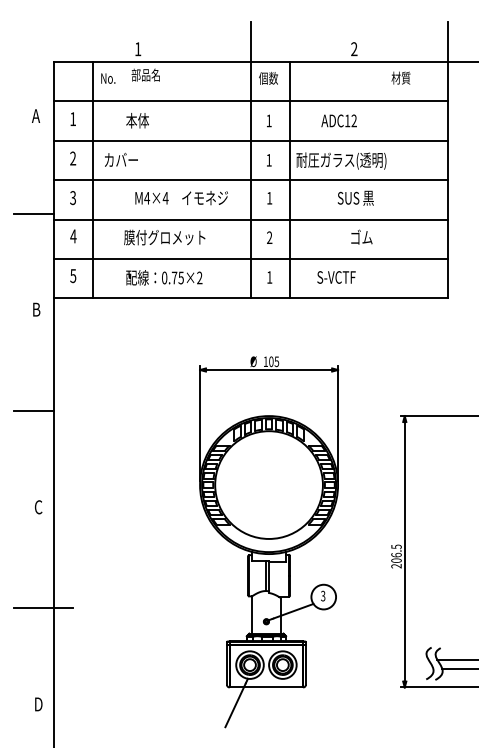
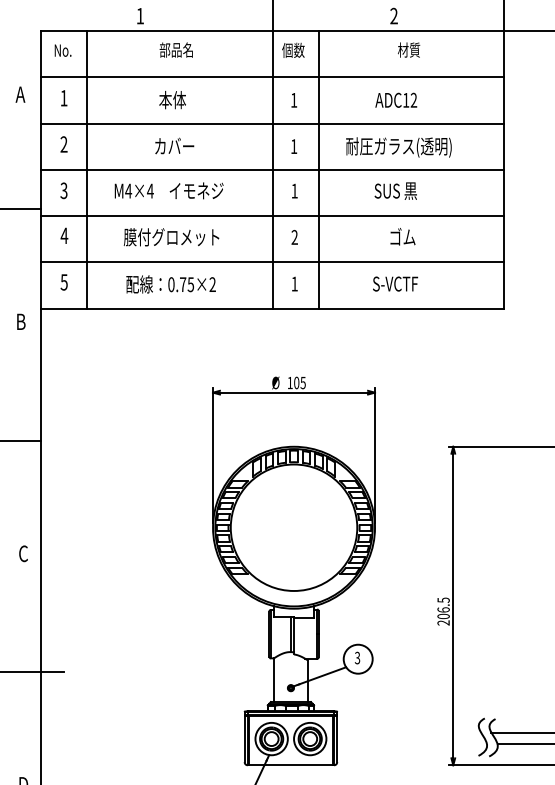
text: (145, 74) -> (175, 49), moved
text: (400, 77) -> (408, 49), moved
text: (108, 78) -> (63, 50), moved
text: (137, 120) -> (172, 99), moved
text: (338, 120) -> (395, 99), moved
text: (121, 159) -> (174, 145), moved
text: (341, 160) -> (398, 146), moved
text: (181, 198) -> (168, 191), moved
text: (336, 277) -> (395, 284), moved

